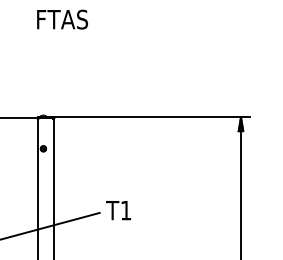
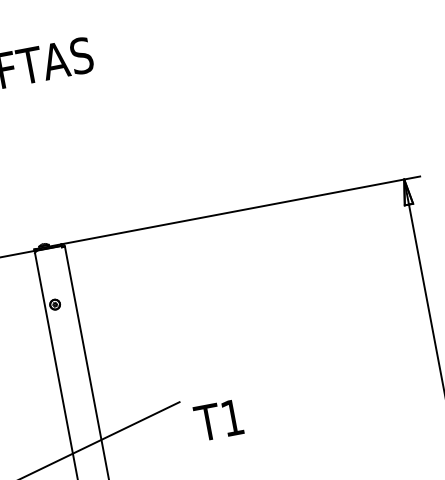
text: (118, 210) -> (218, 420), moved

